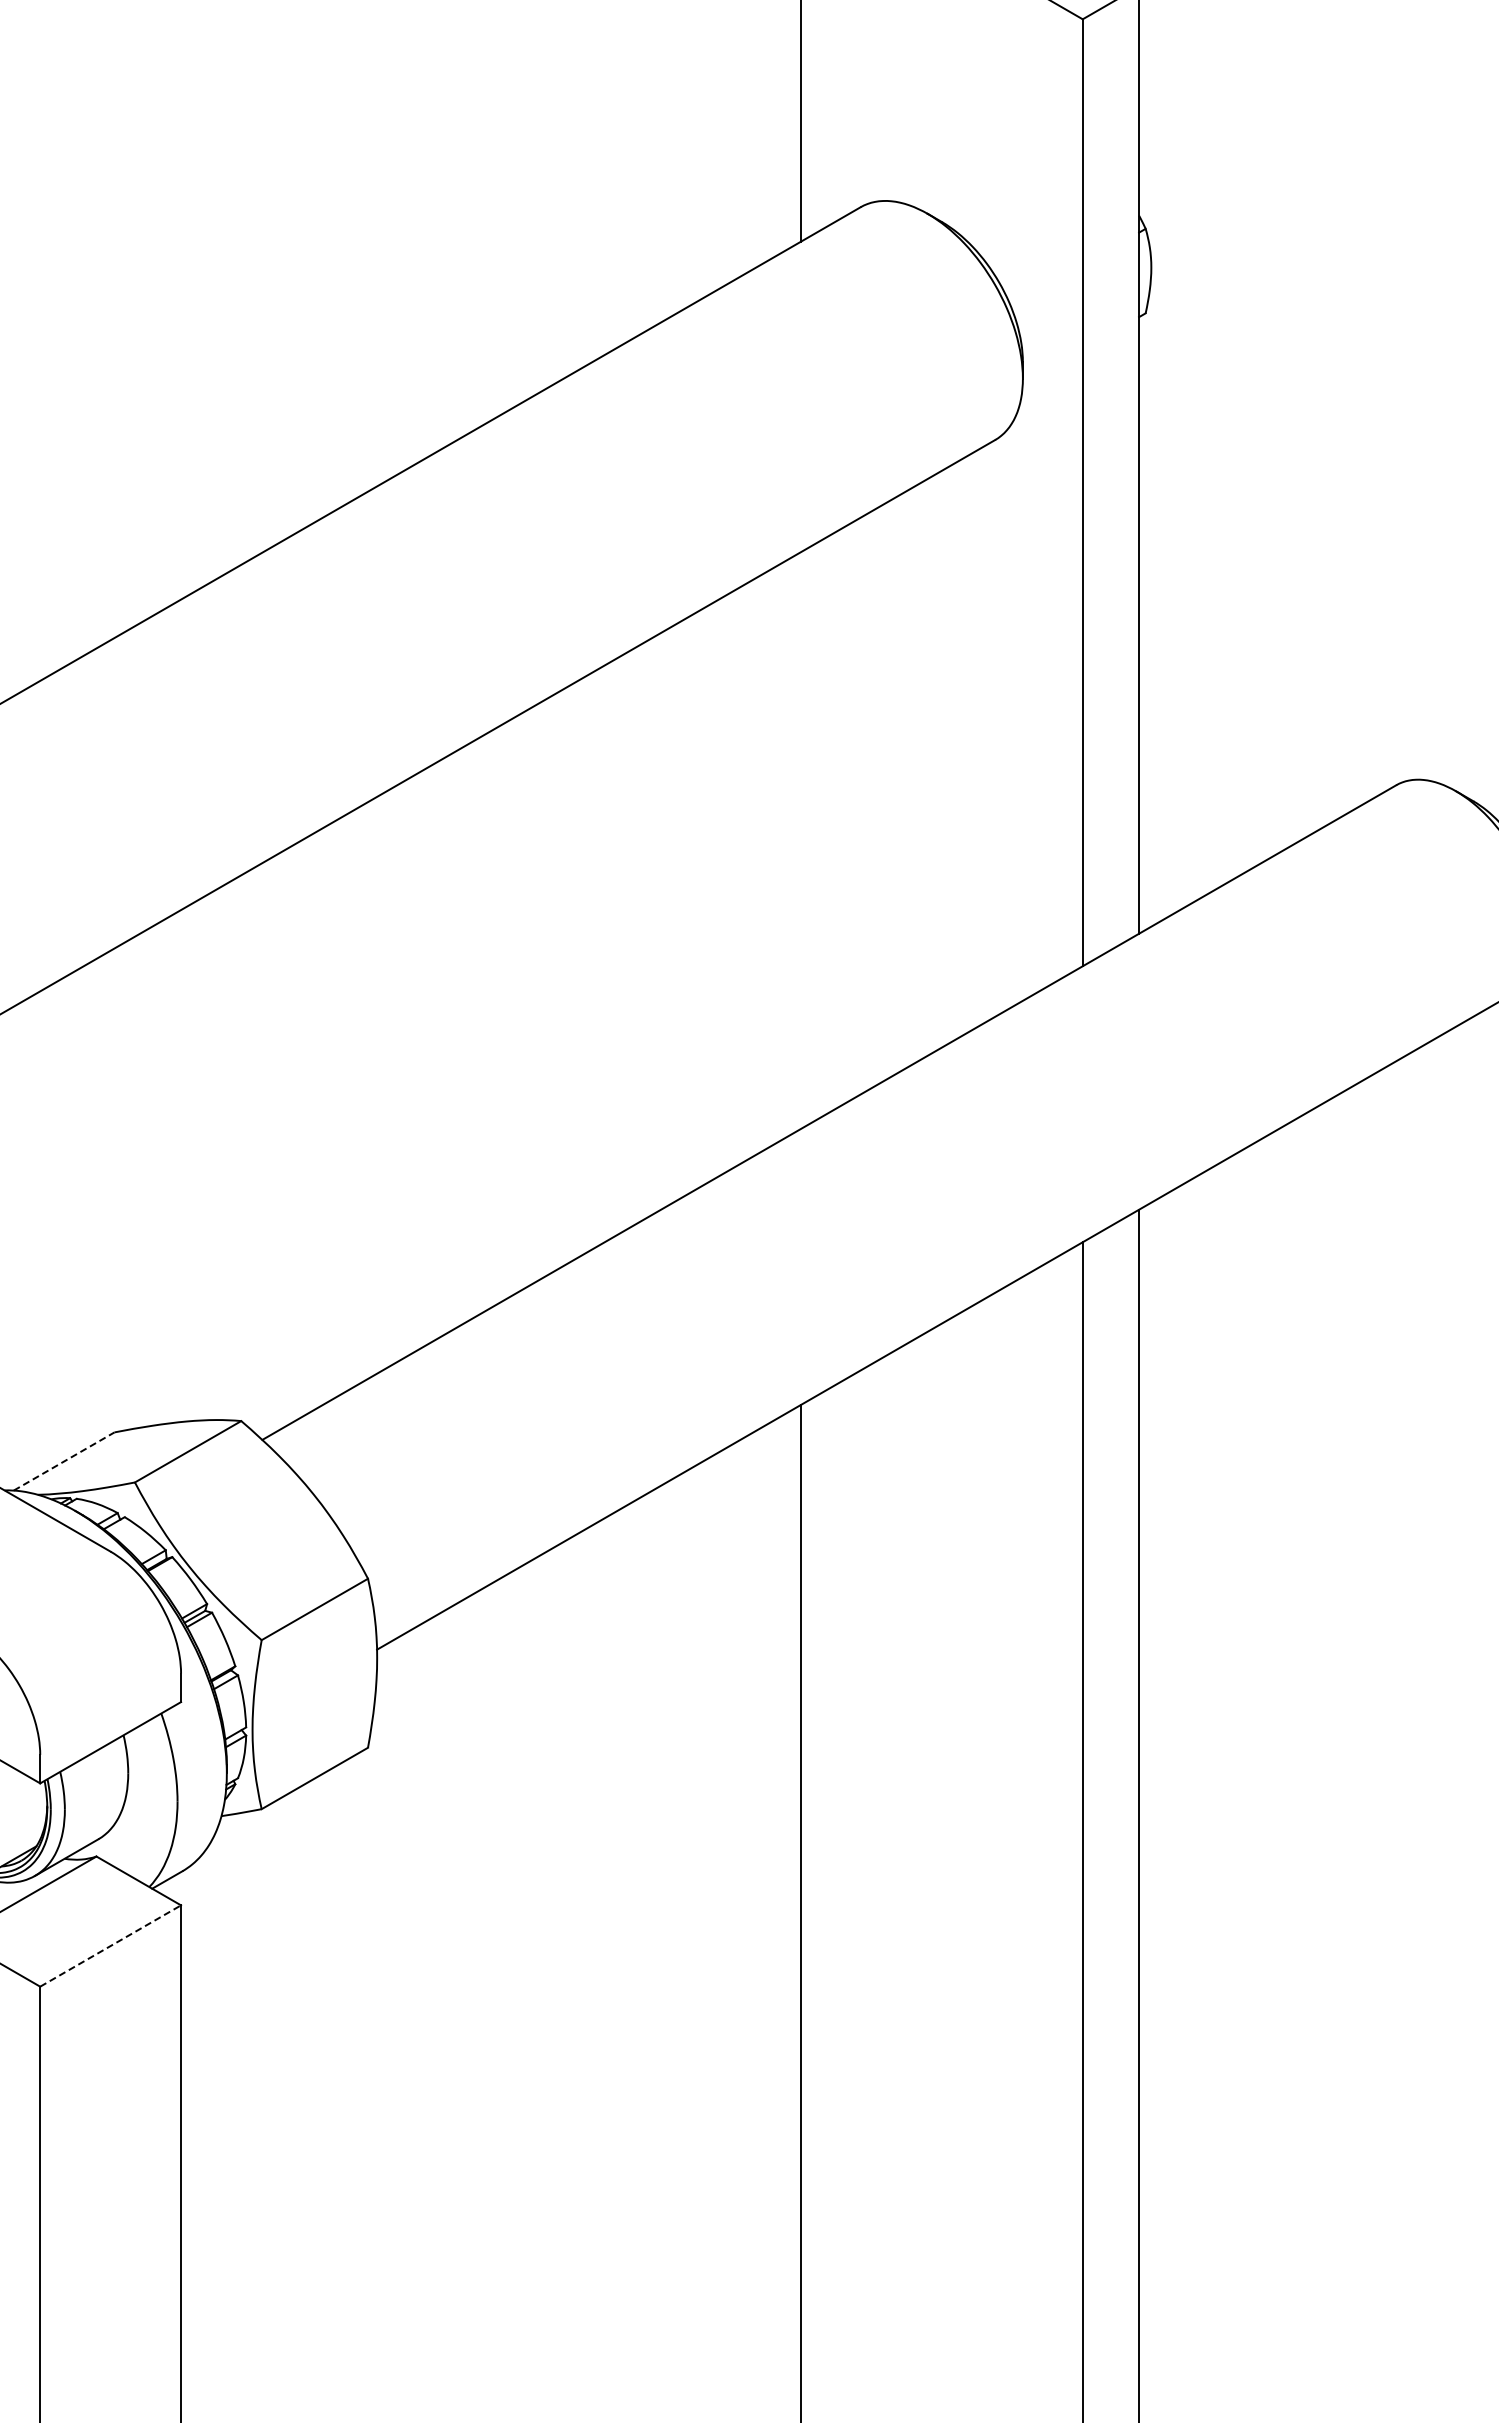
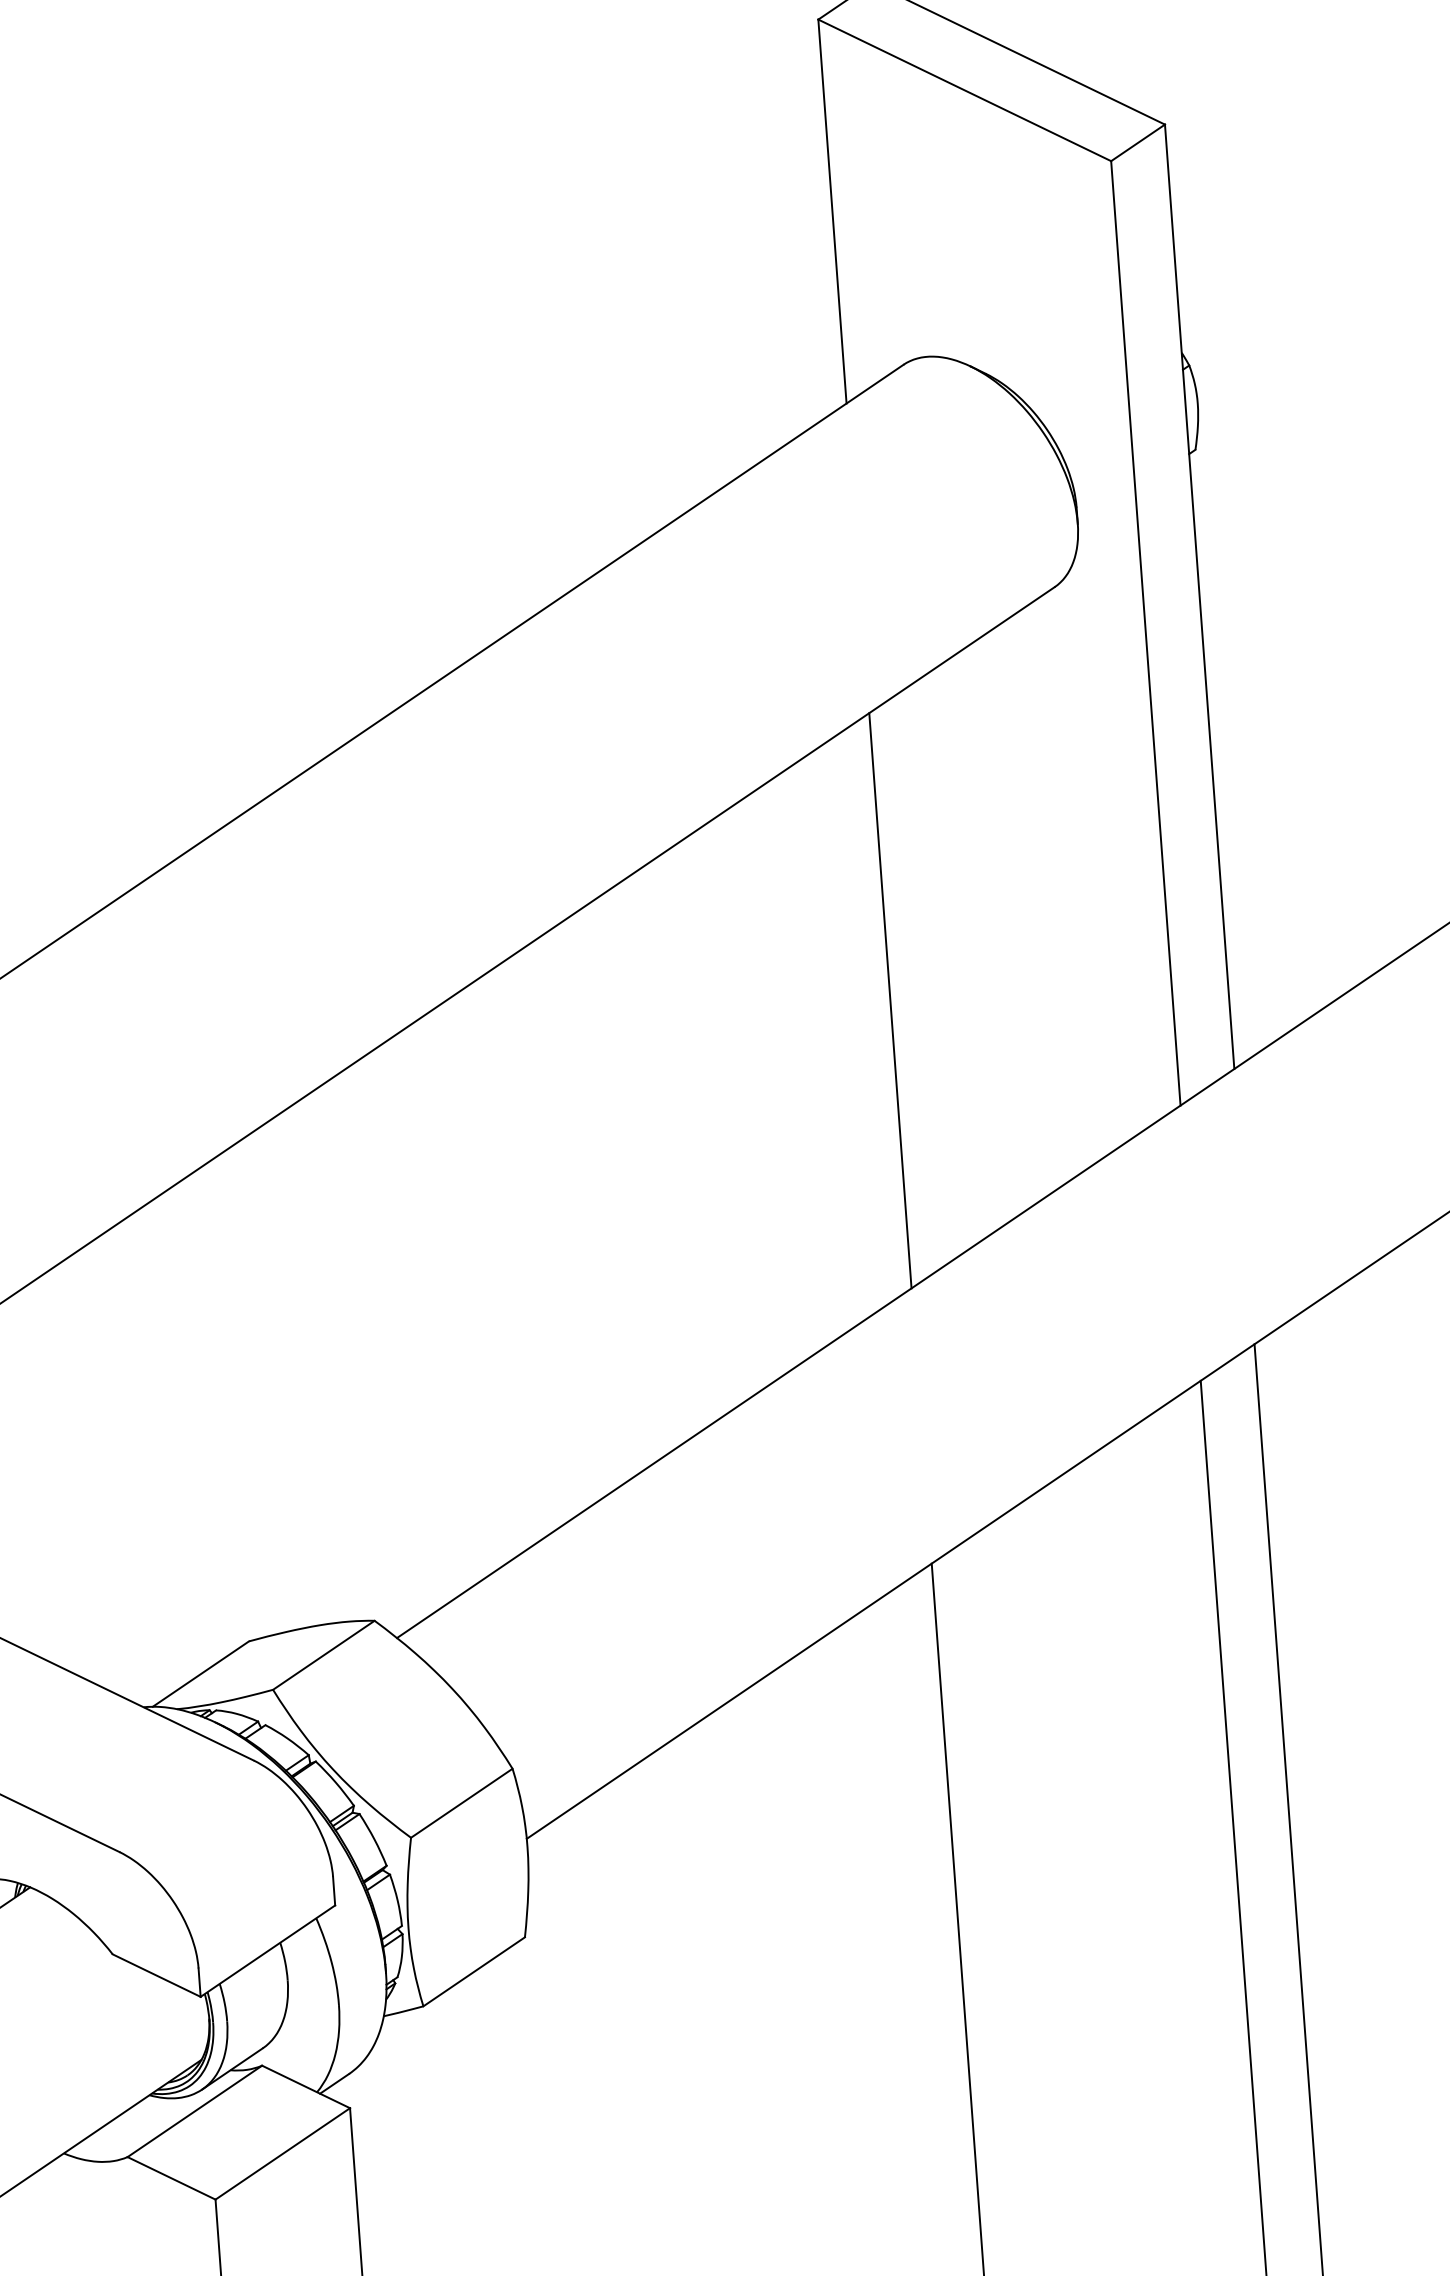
line: (801, 840) -> (890, 1000), added
line: (64, 1461) -> (201, 1674), dashed -> solid
line: (111, 1945) -> (283, 2153), dashed -> solid

